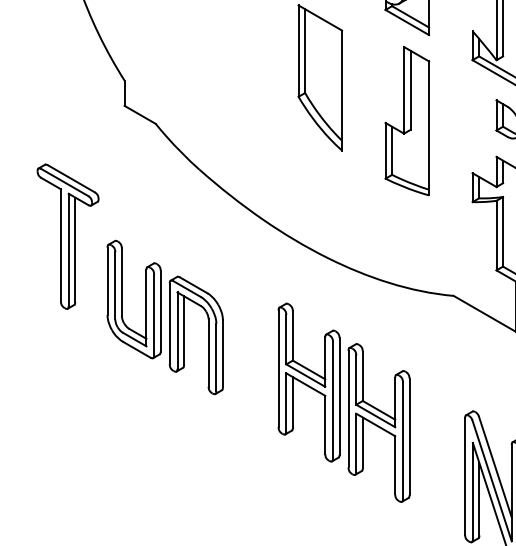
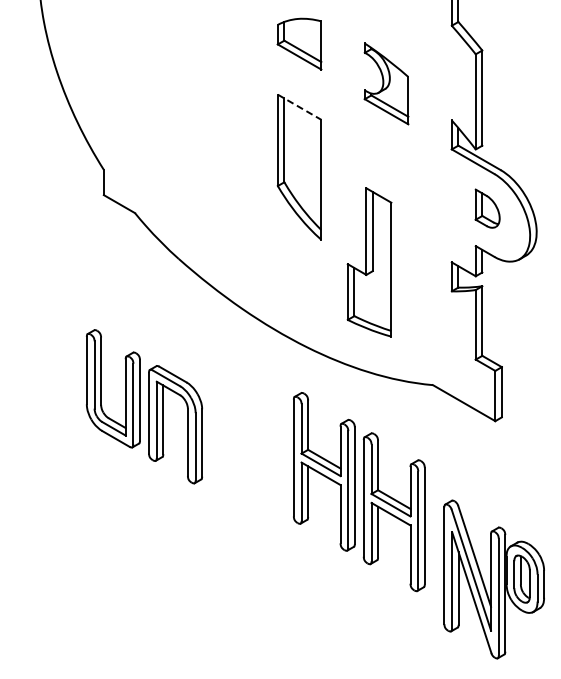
line: (321, 18) -> (300, 107), solid -> dashed
part: (407, 121) -> (369, 262), moved
part: (68, 236) -> (47, 325), removed
part: (344, 403) -> (359, 492), moved

